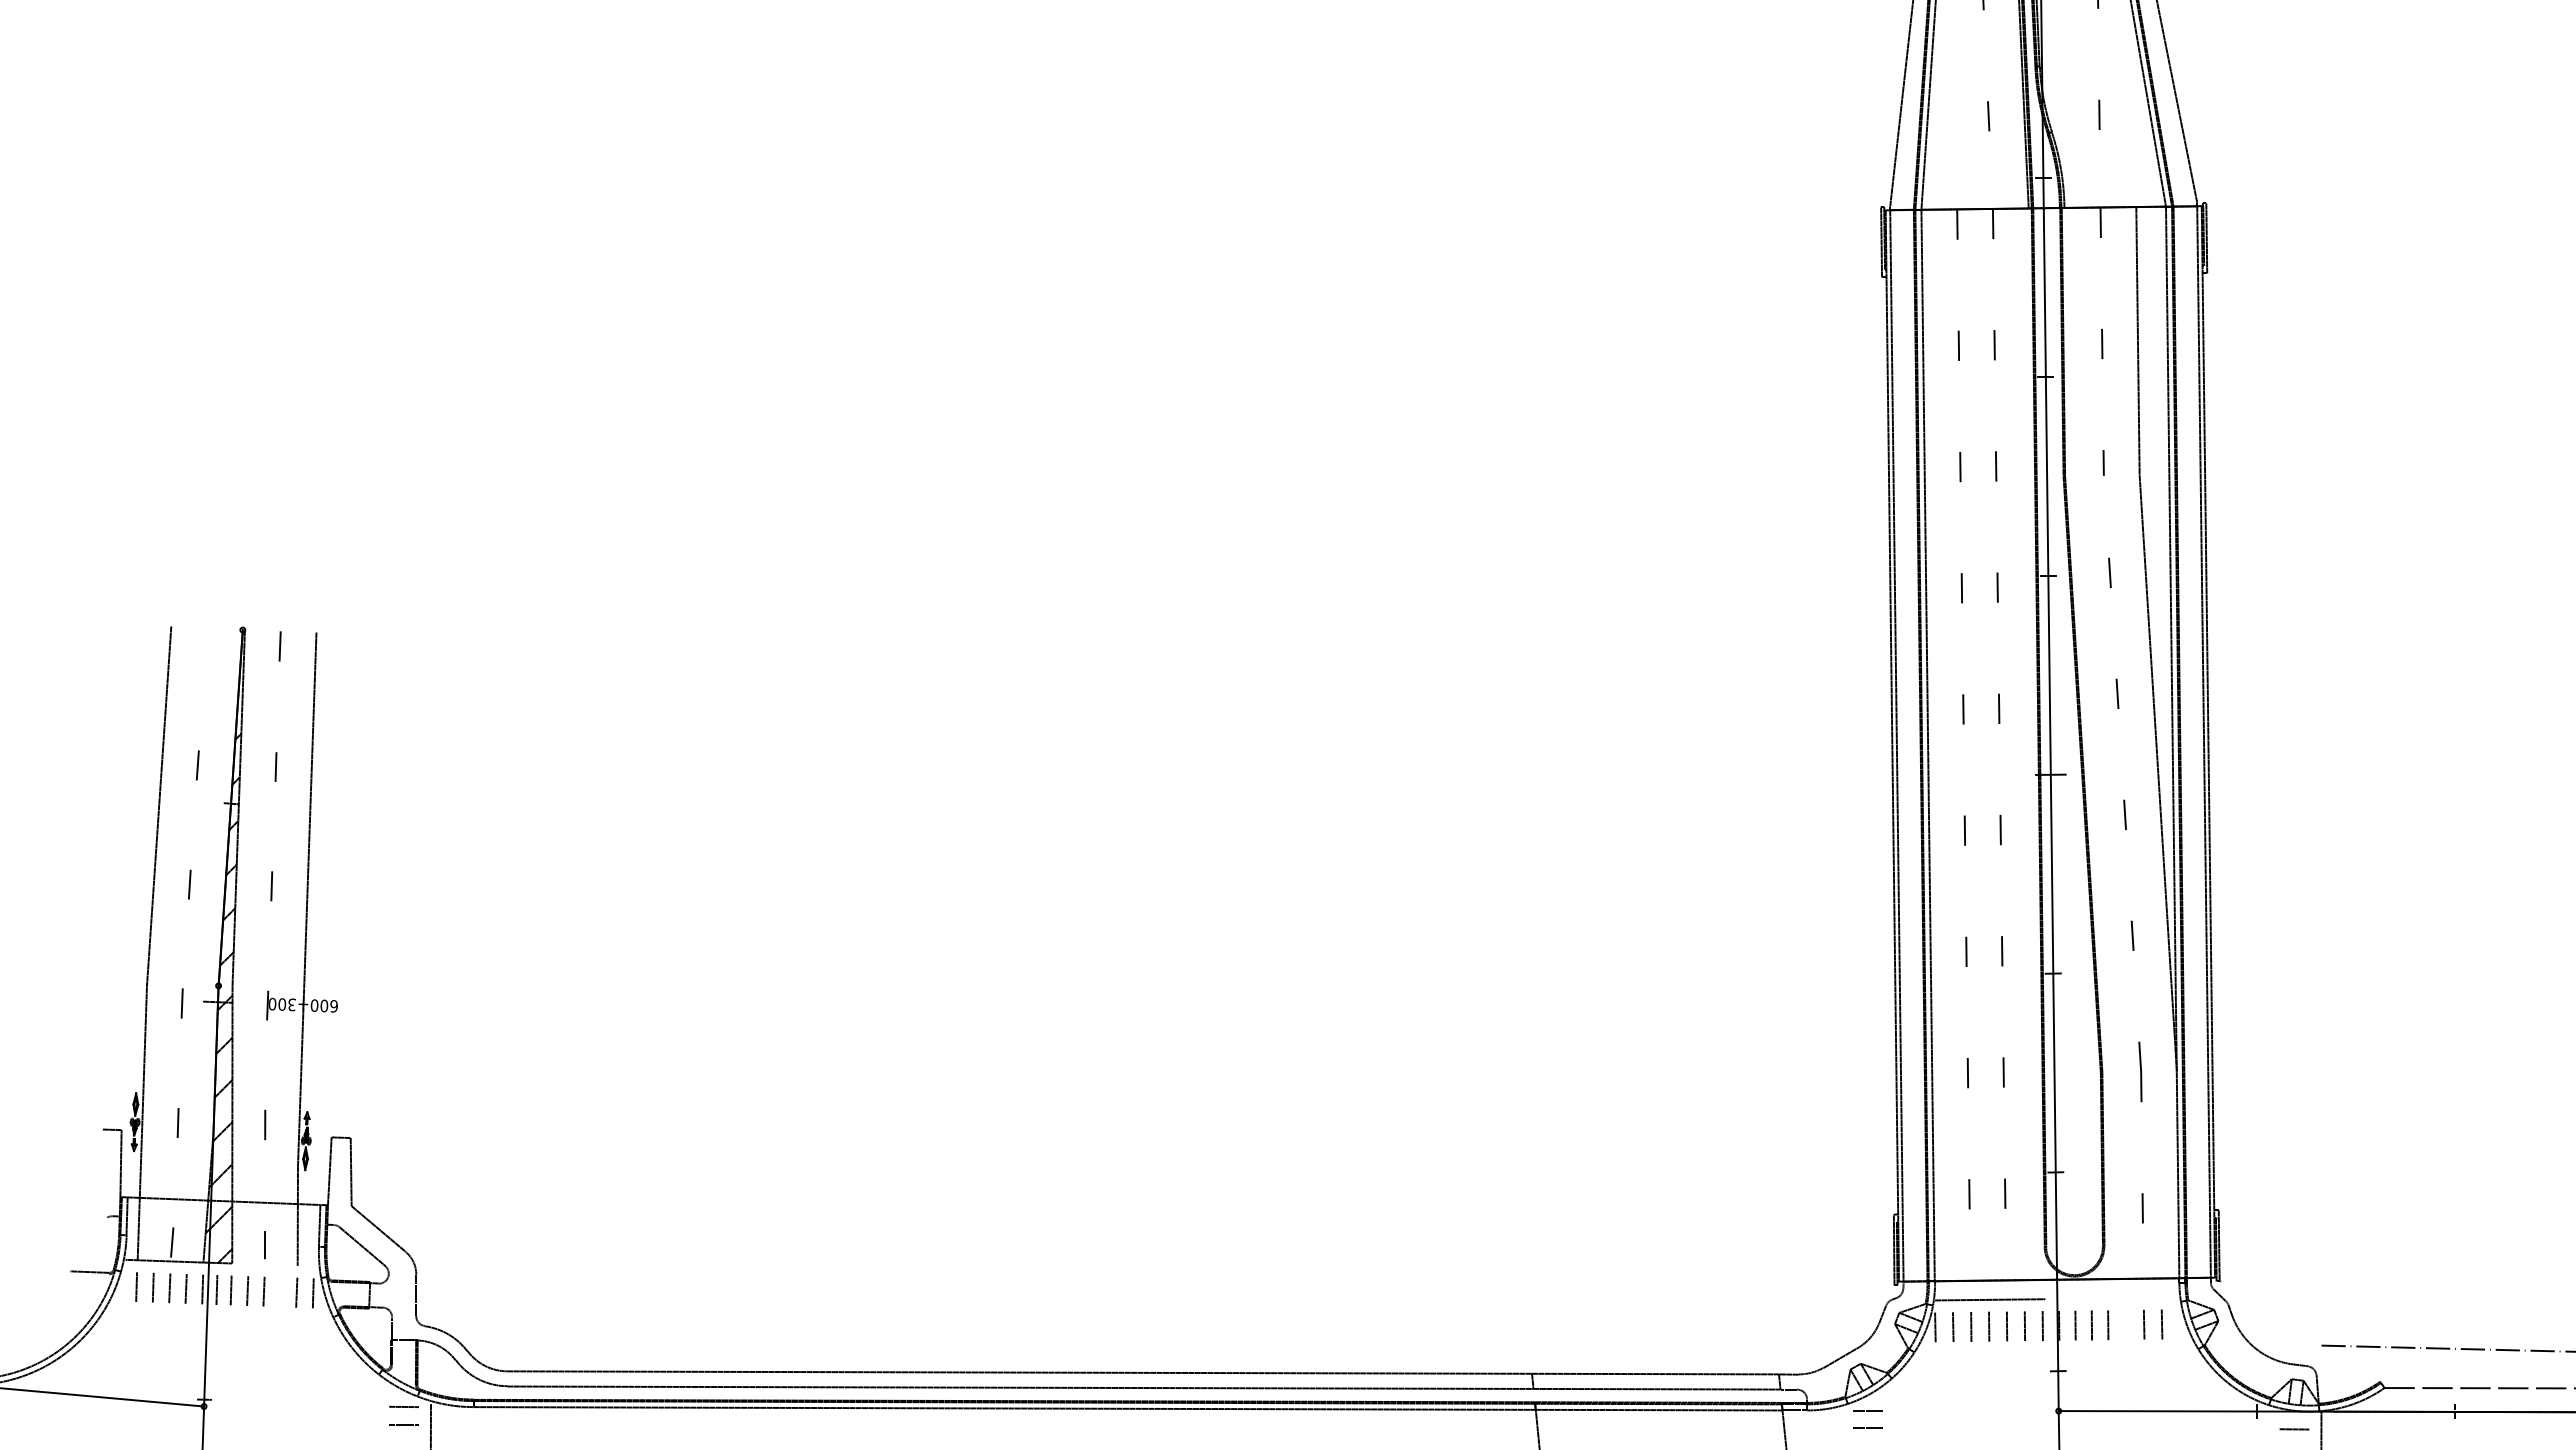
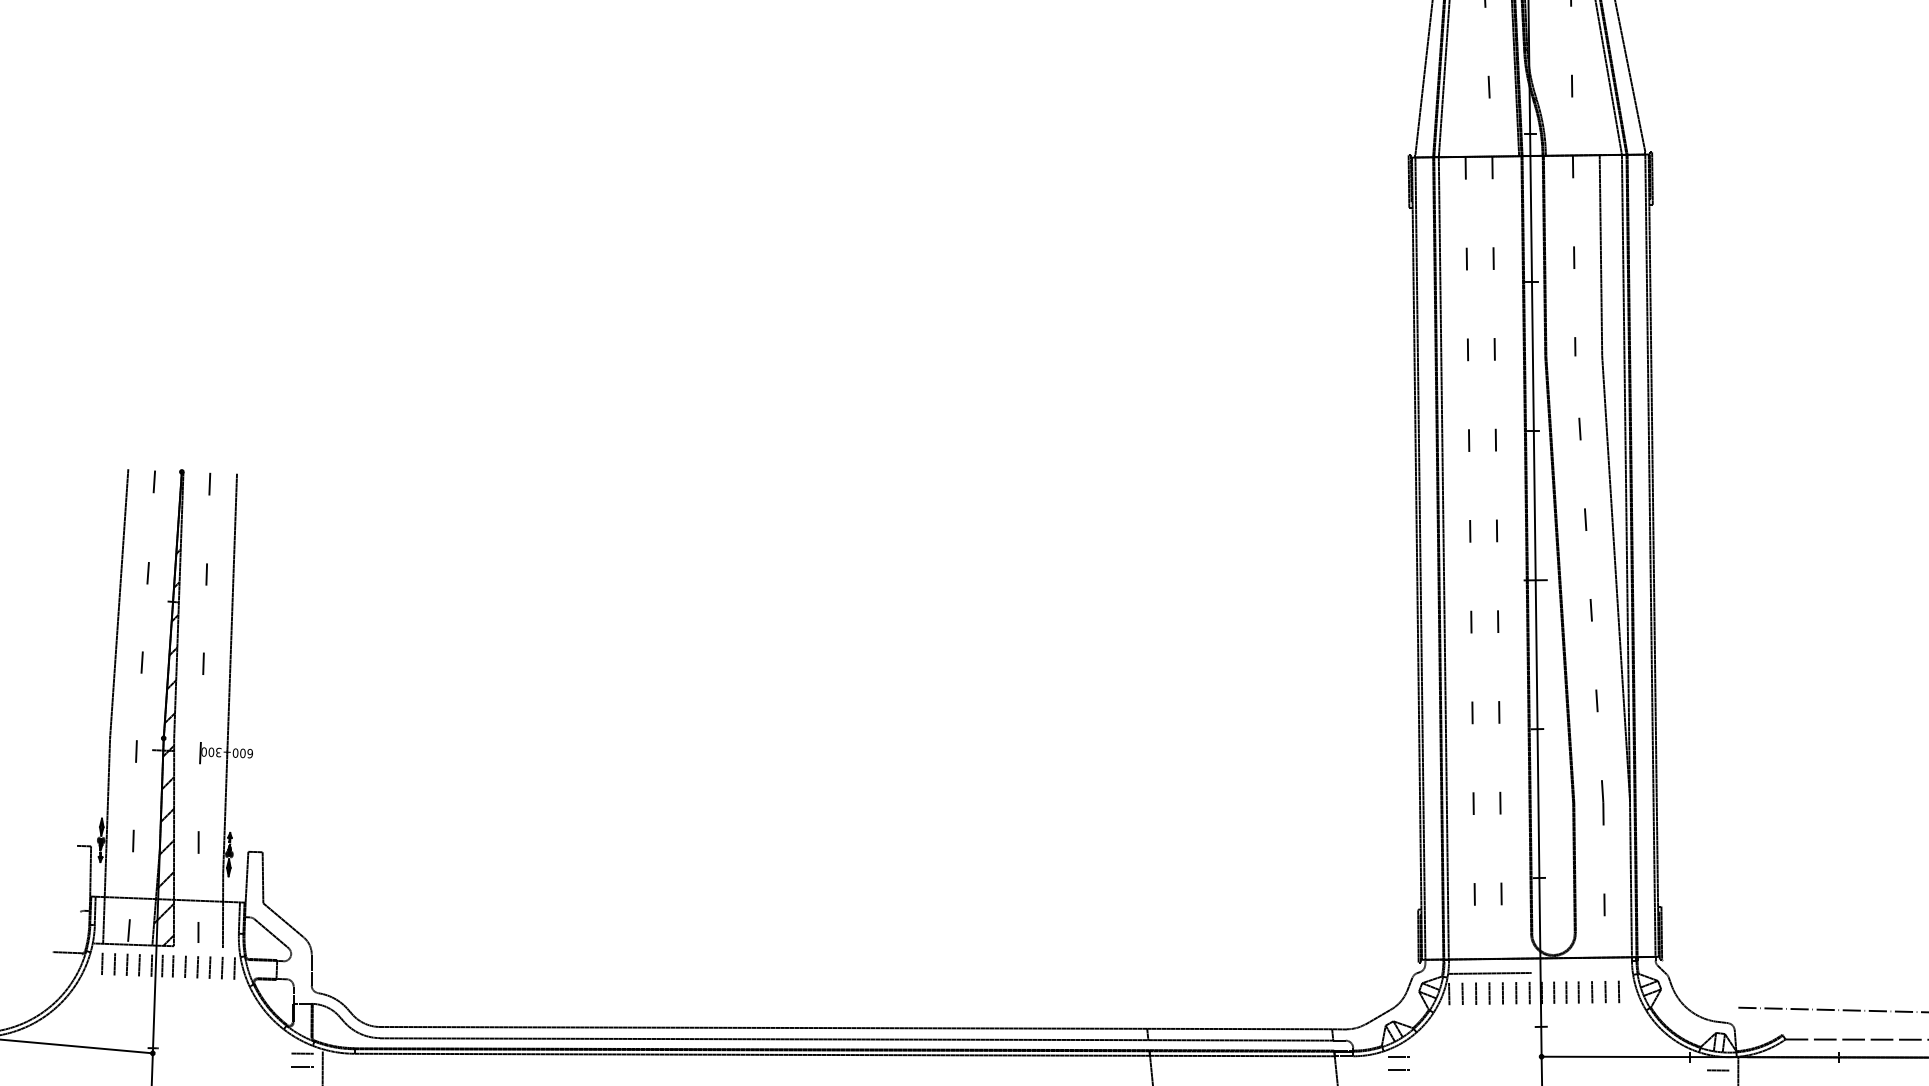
line: (205, 643) -> (153, 481), added
line: (280, 1292) -> (210, 967), added
line: (2126, 1324) -> (1592, 991), added

